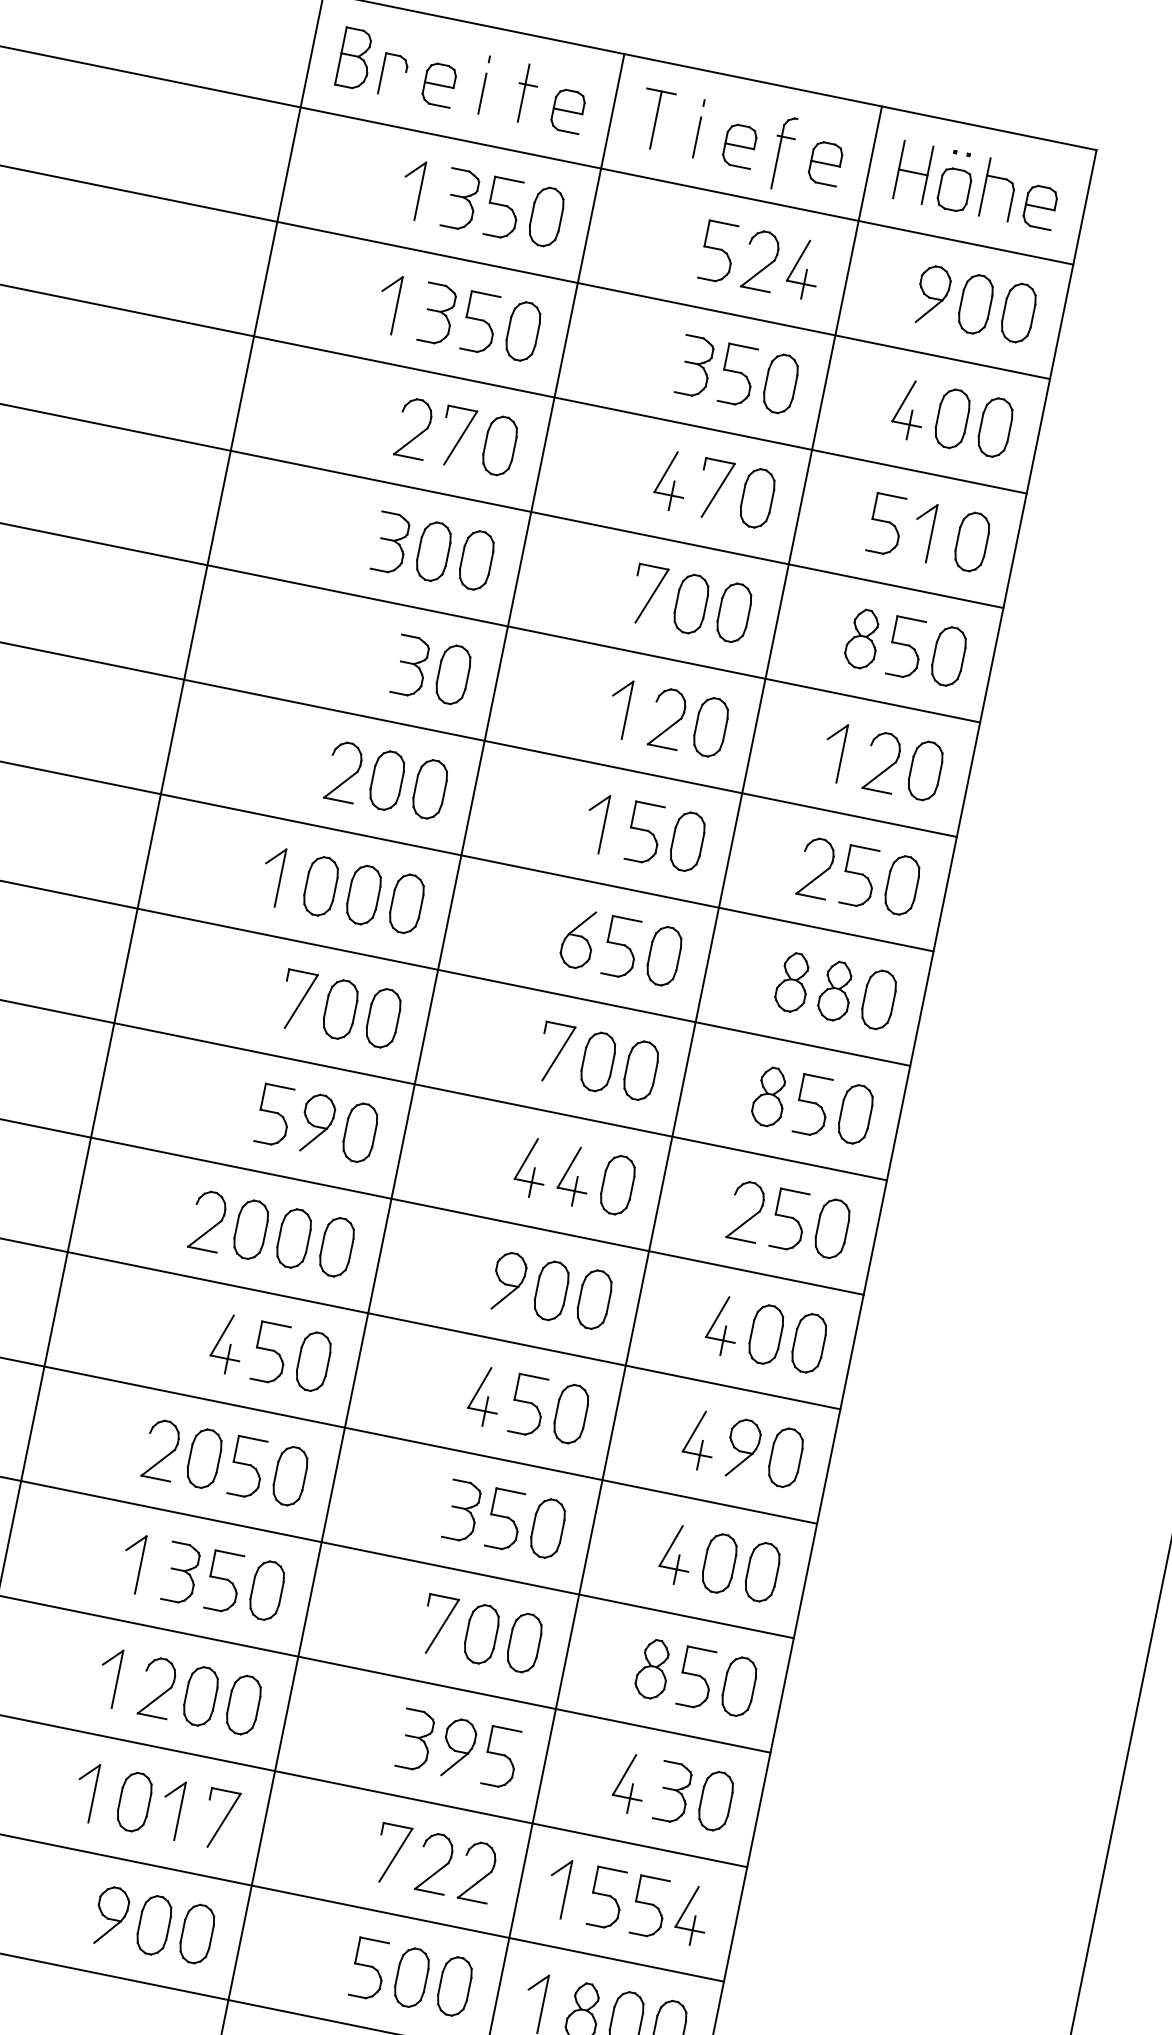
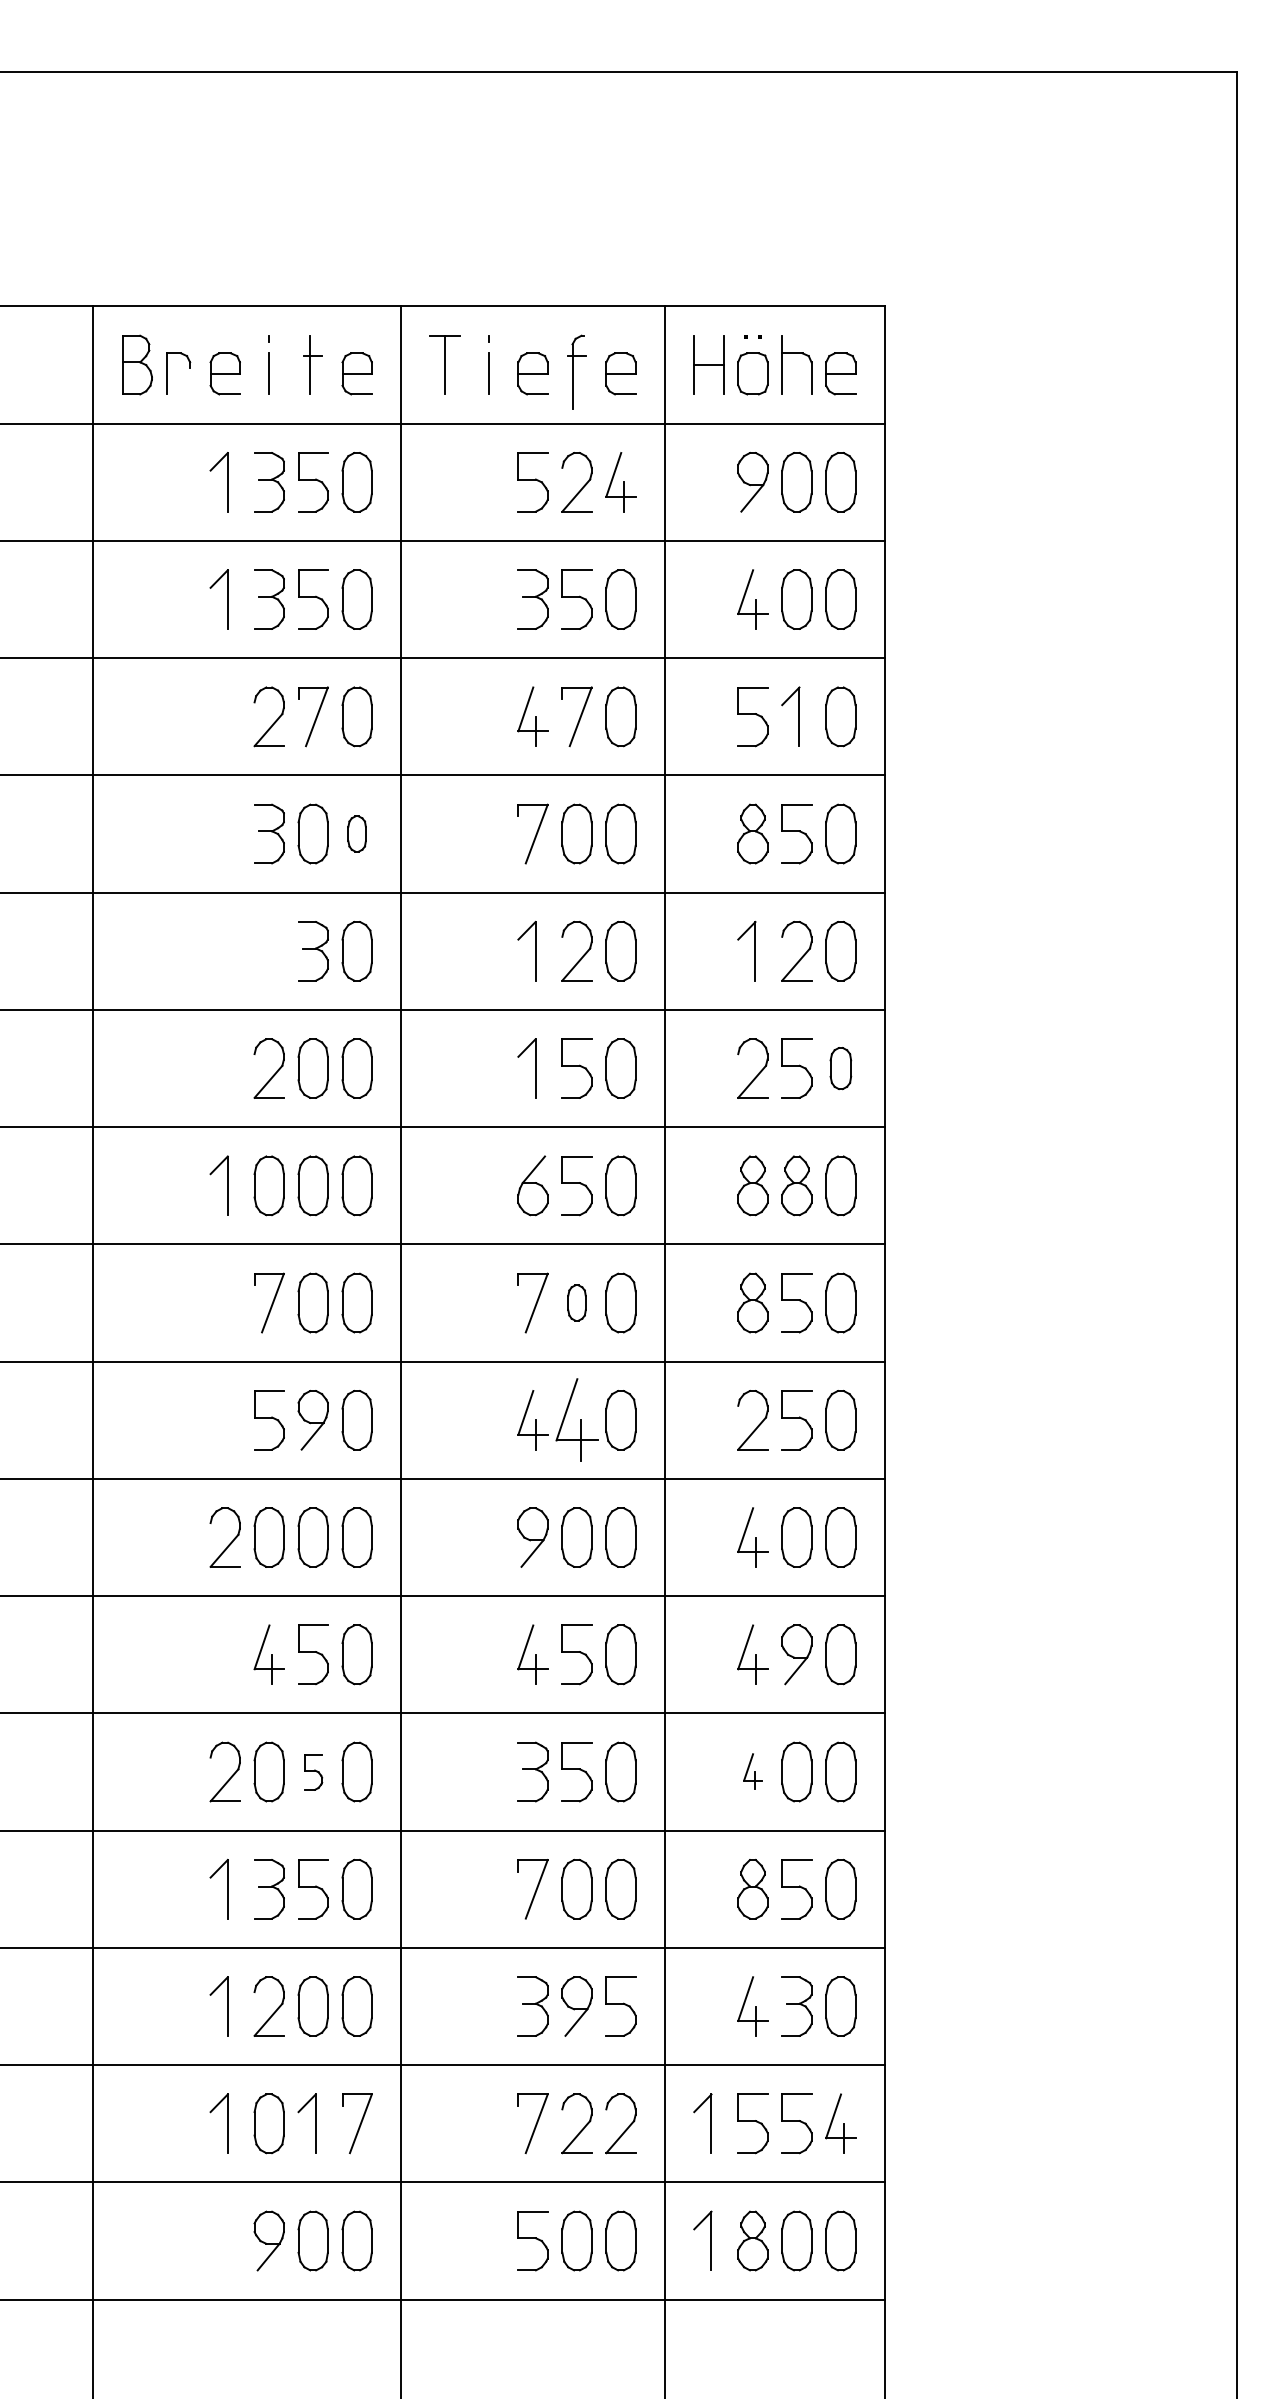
part: (476, 559) -> (356, 833), size x0.6
part: (901, 885) -> (840, 1068), size x0.7
part: (597, 1061) -> (576, 1302), size x0.6
part: (574, 1176) -> (576, 1420), size x1.4
part: (247, 1467) -> (313, 1772), size x0.6
part: (676, 1554) -> (752, 1771), size x0.6

